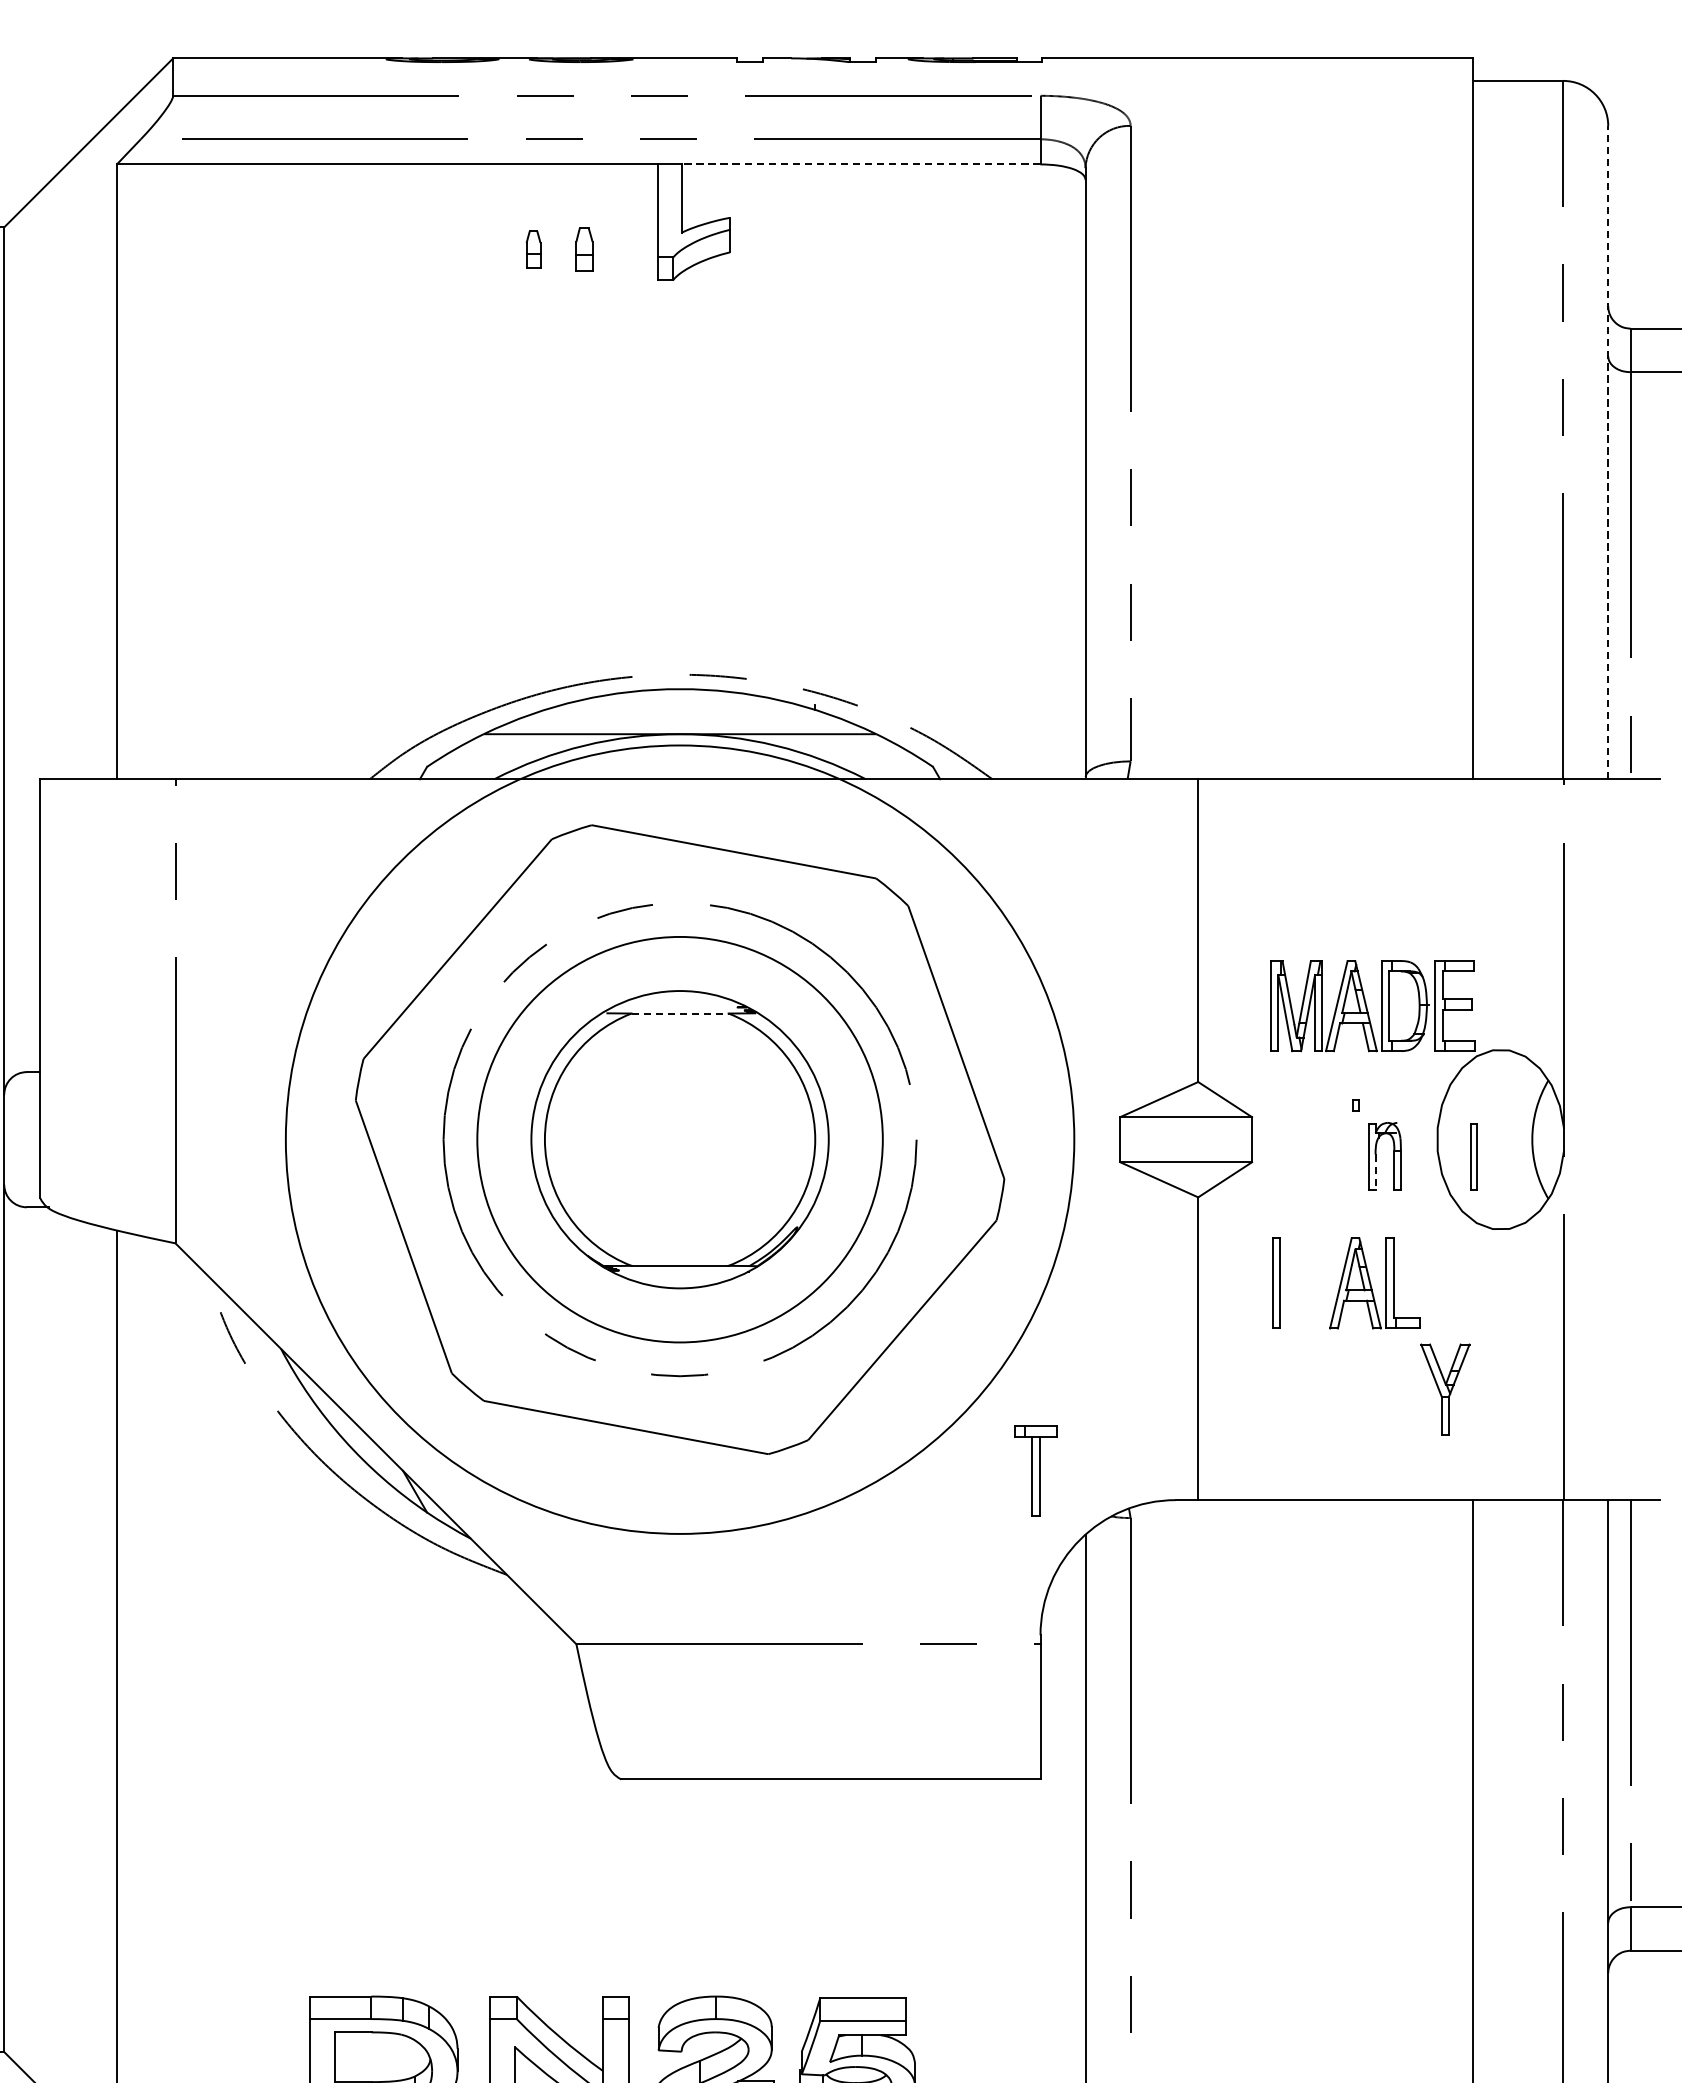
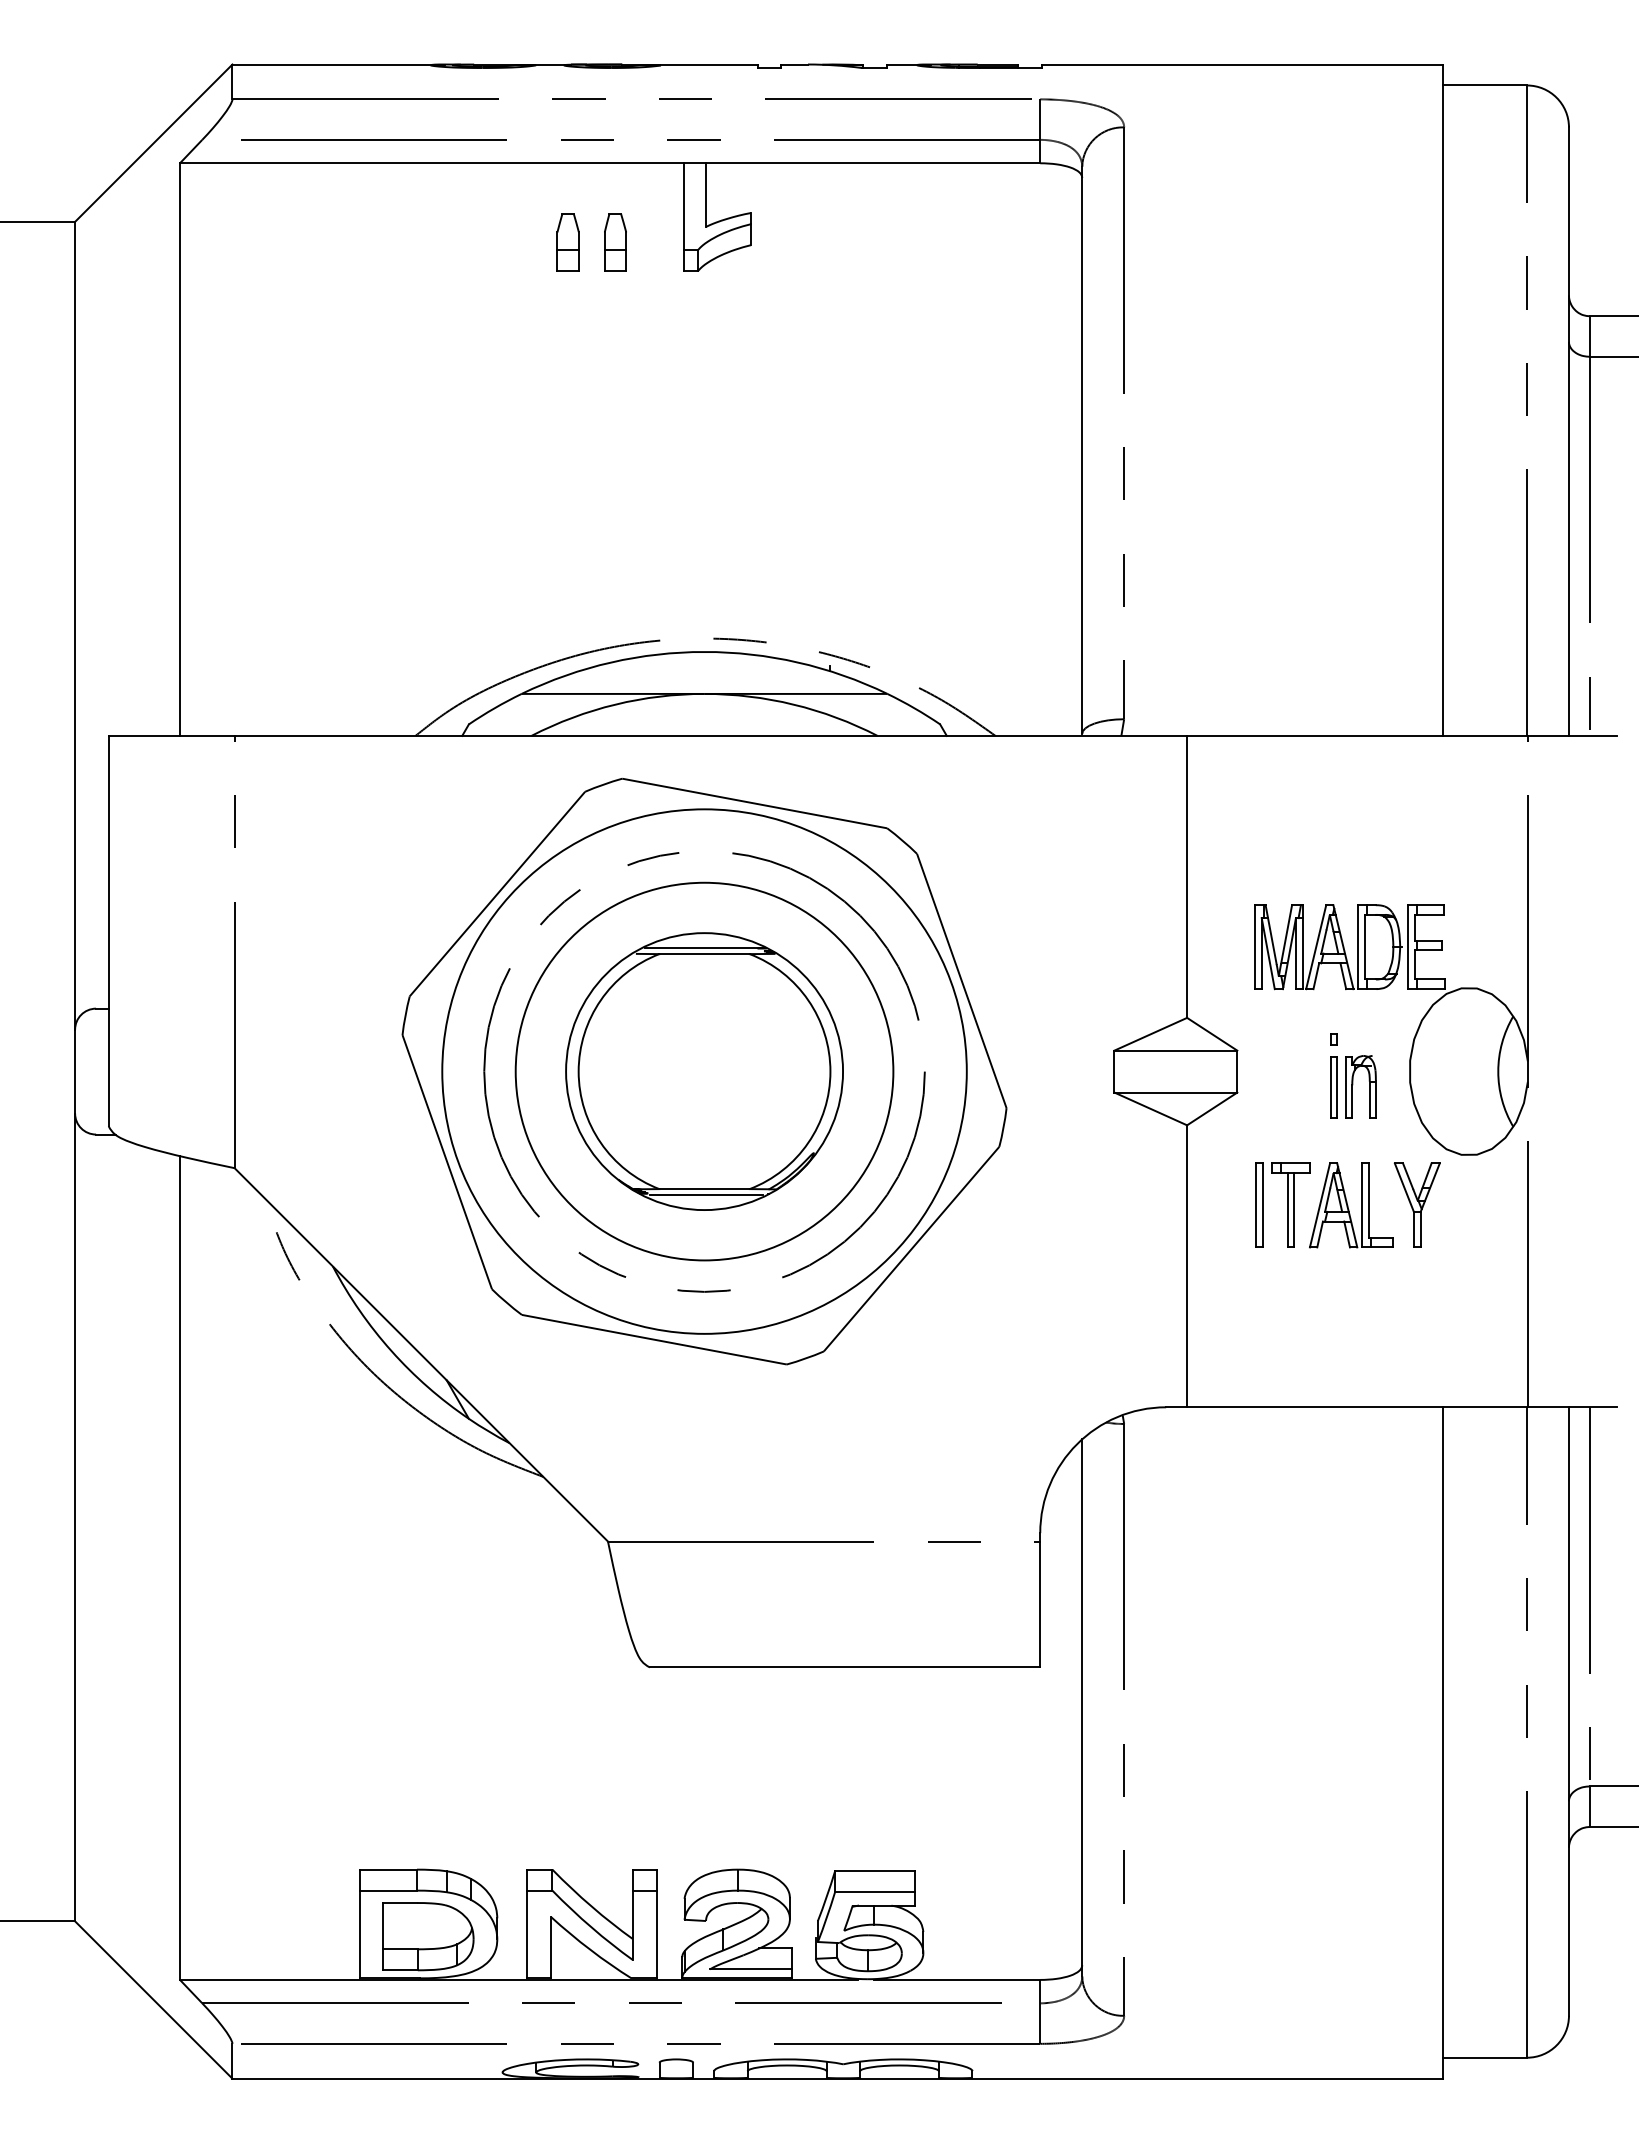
line: (860, 164) -> (872, 163), dashed -> solid
part: (532, 249) -> (567, 242), size x1.67
part: (584, 249) -> (615, 242), size x1.43
line: (1607, 452) -> (1568, 431), dashed -> solid
line: (676, 1006) -> (701, 947), added
line: (681, 1013) -> (705, 954), dashed -> solid
circle: (680, 1139) -> (704, 1071), size x0.71
part: (1473, 1156) -> (1333, 1087), moved
line: (1375, 1172) -> (1352, 1102), dashed -> solid
line: (682, 1272) -> (706, 1195), added
part: (1444, 1388) -> (1416, 1204), moved
part: (1035, 1470) -> (1290, 1204), moved

